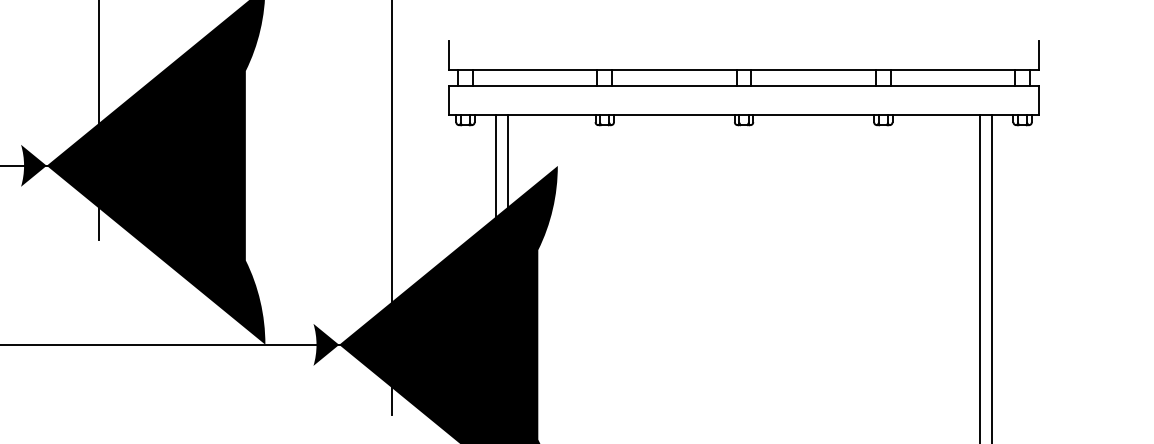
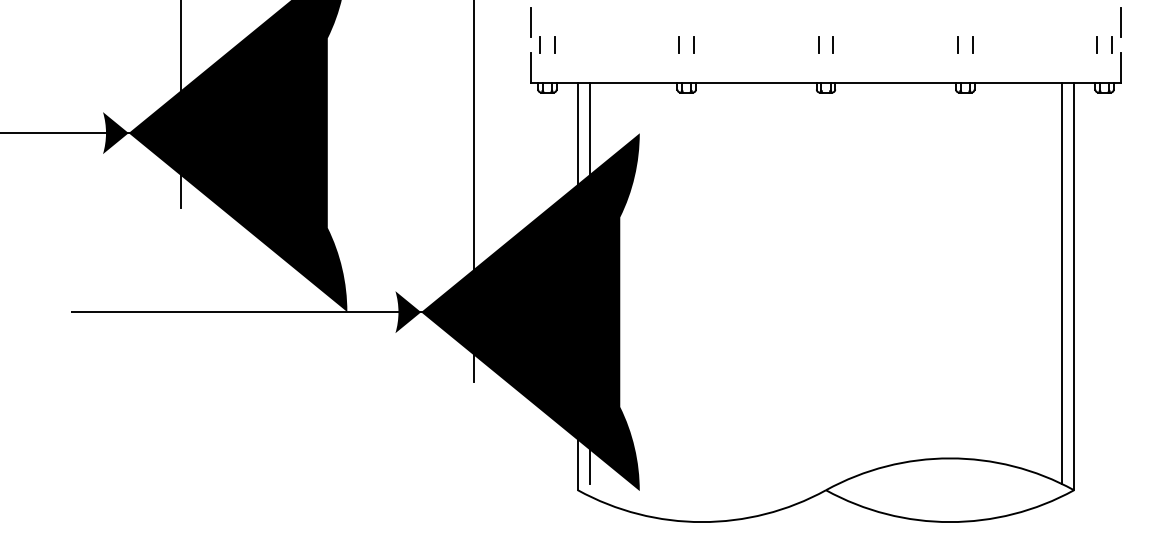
line: (743, 70) -> (825, 37), removed
line: (743, 86) -> (825, 53), removed

